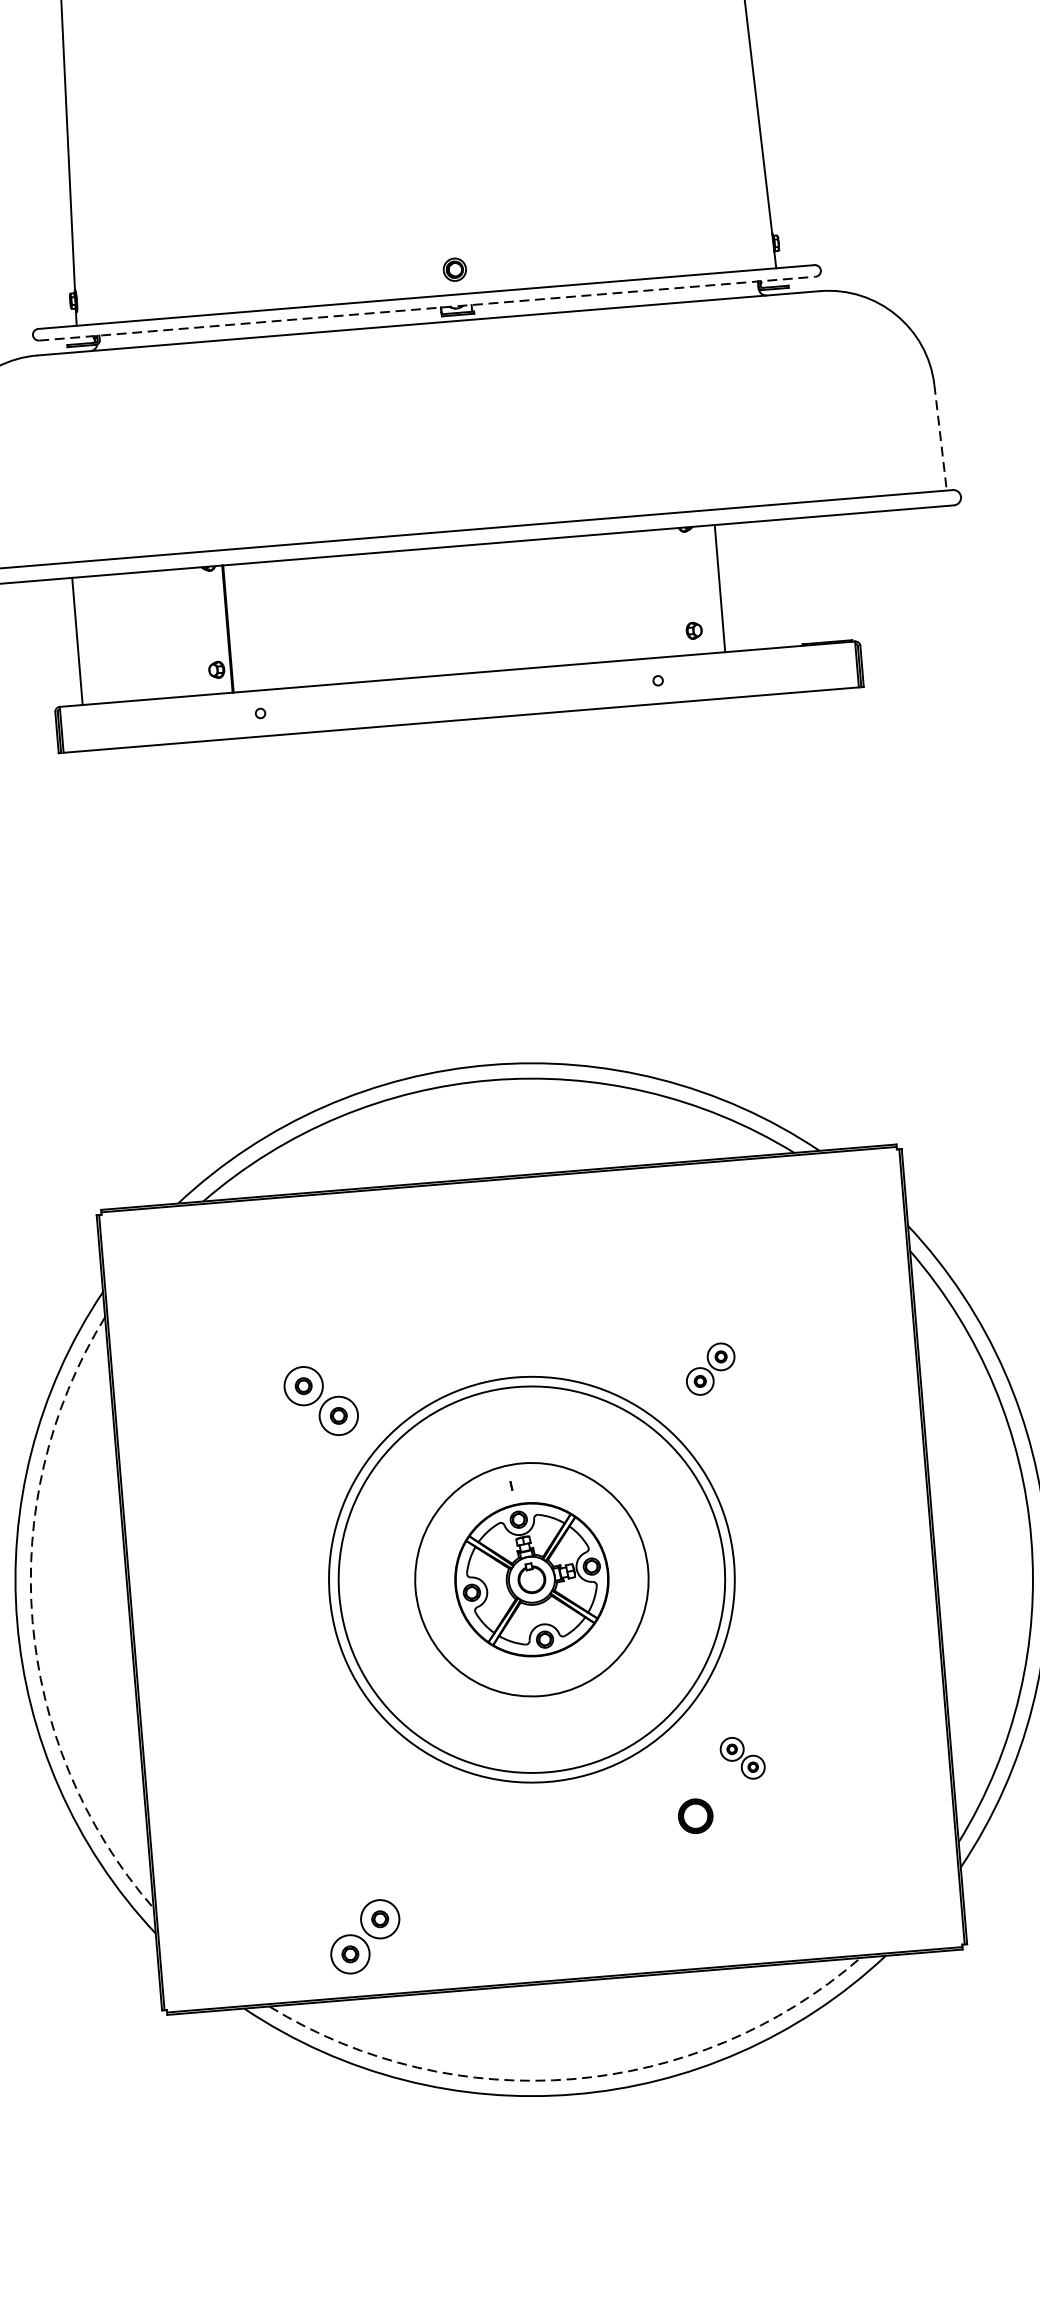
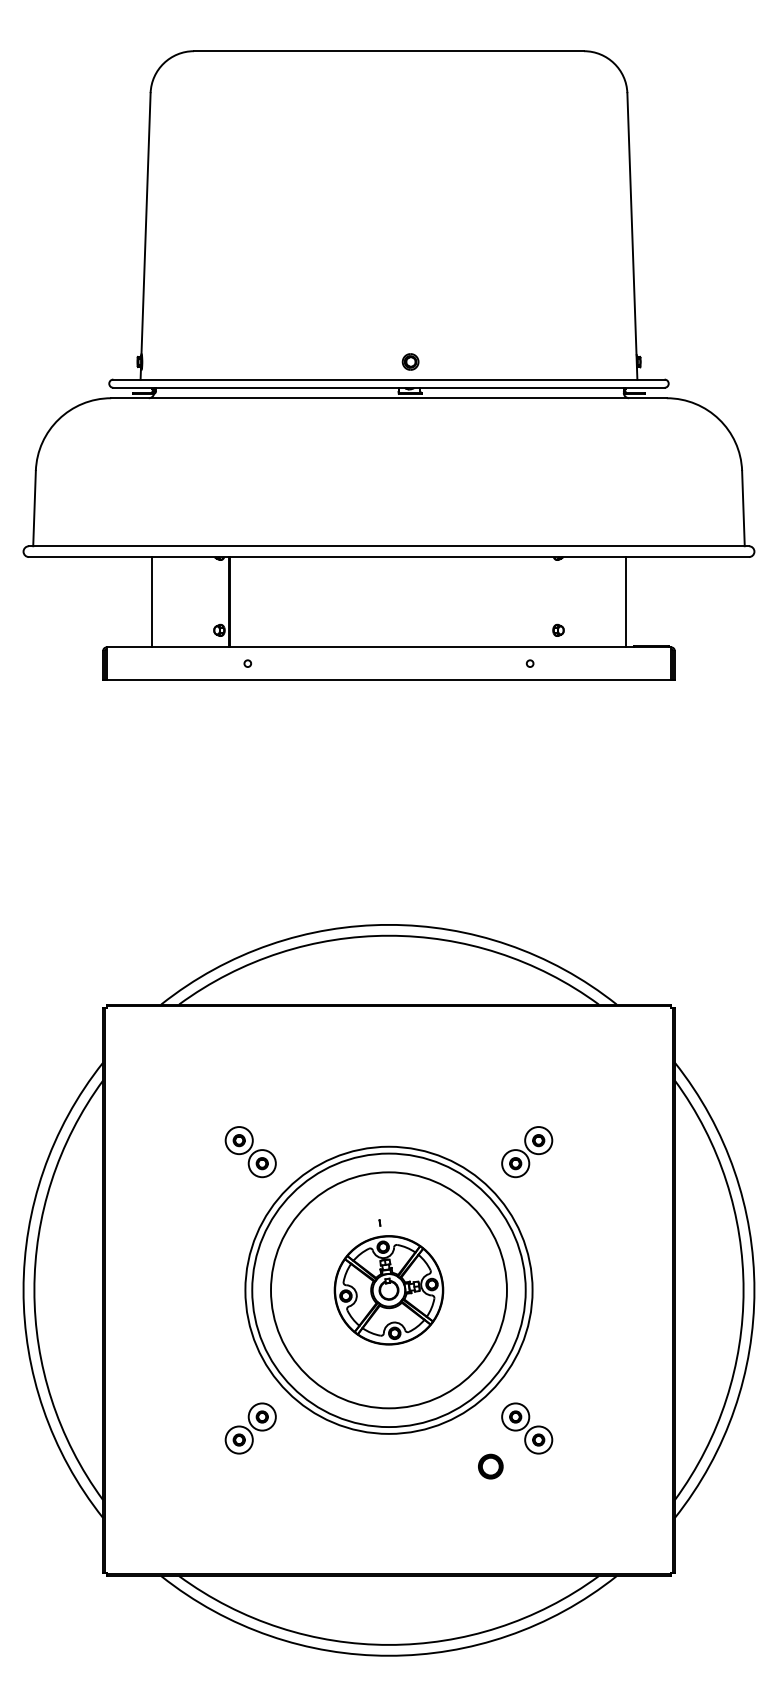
line: (426, 308) -> (388, 387), dashed -> solid
line: (940, 437) -> (743, 508), dashed -> solid
line: (720, 588) -> (626, 602), moved
line: (76, 641) -> (151, 602), moved
part: (711, 1369) -> (527, 1152), size x1.43
circle: (531, 1579) -> (388, 1290), size x1.43
arc: (32, 1620) -> (34, 1290), dashed -> solid
part: (742, 1758) -> (527, 1428), size x1.67
part: (364, 1936) -> (250, 1428), moved
arc: (572, 2078) -> (388, 1644), dashed -> solid

